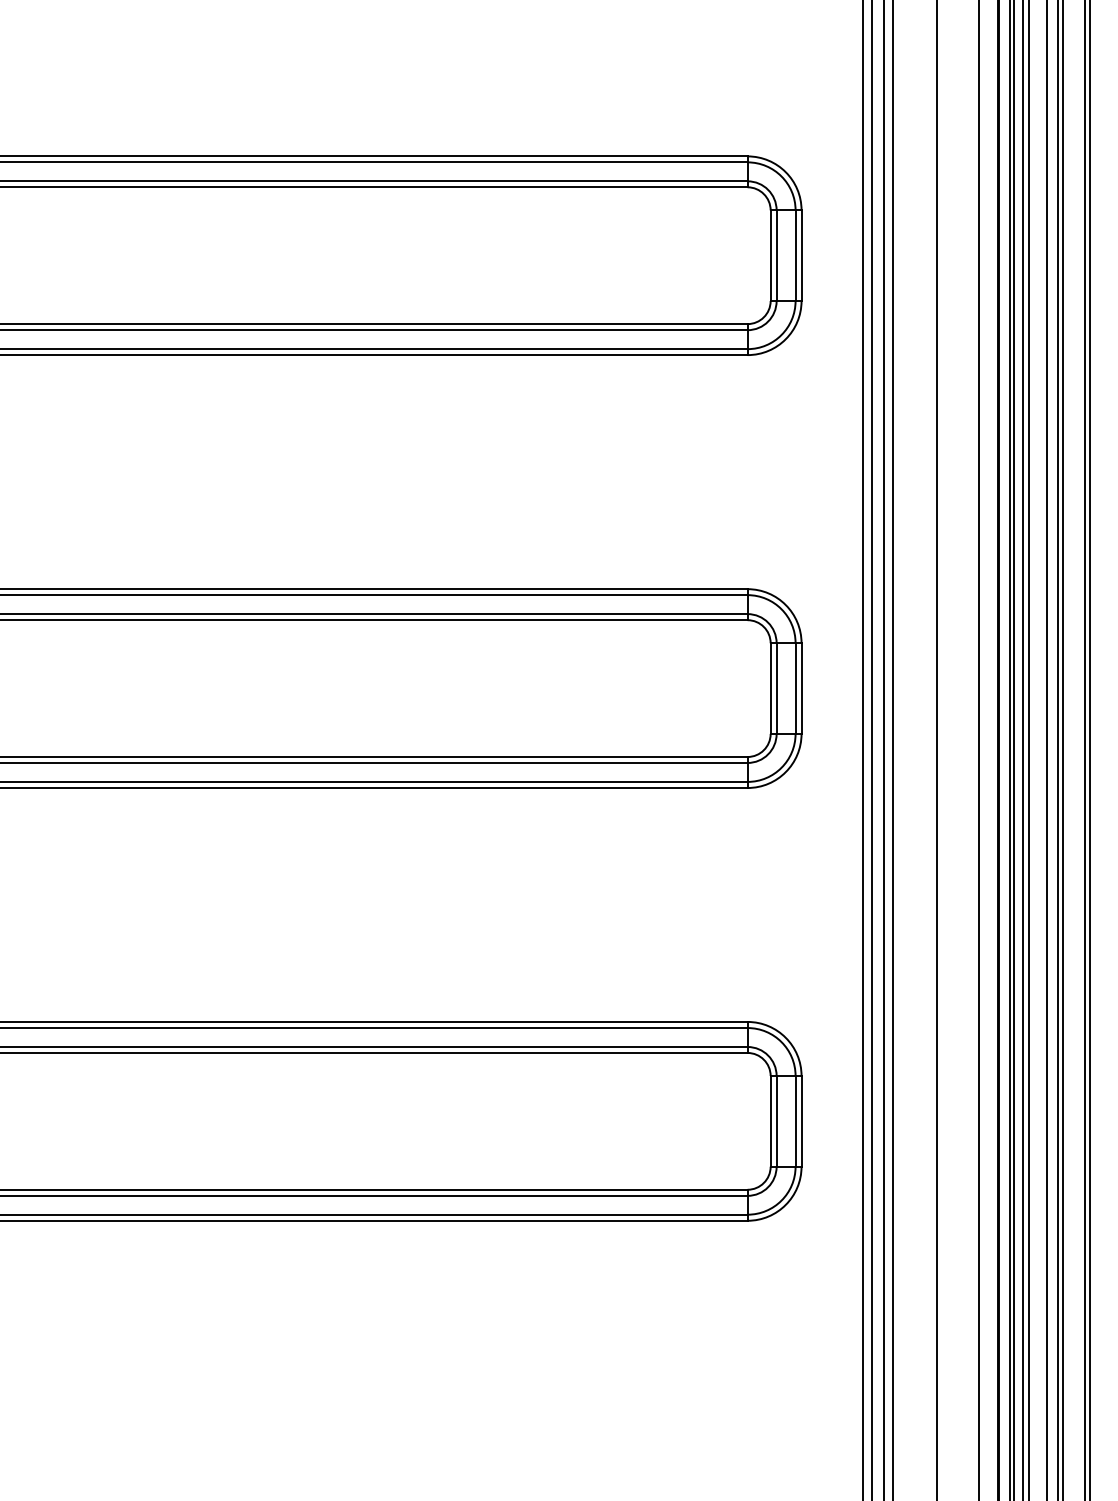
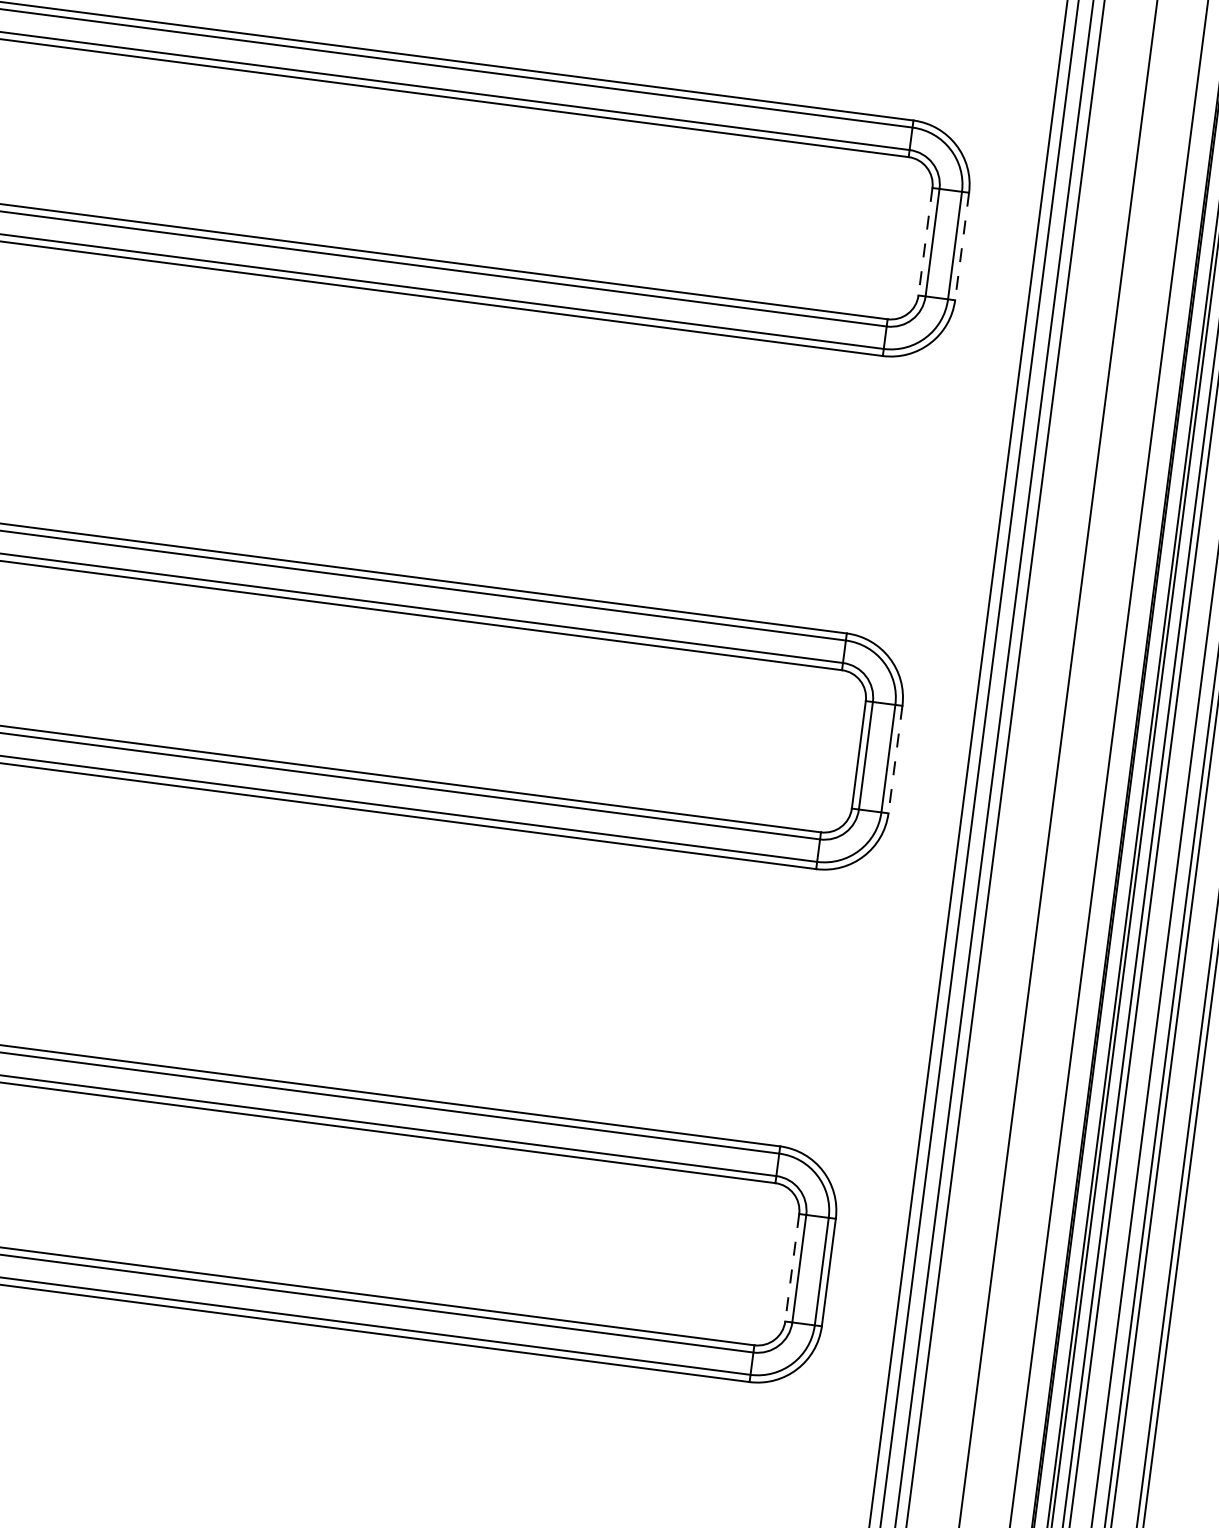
line: (770, 256) -> (925, 242), solid -> dashed
line: (801, 256) -> (961, 247), solid -> dashed
line: (801, 689) -> (895, 760), solid -> dashed
line: (770, 1121) -> (792, 1267), solid -> dashed

